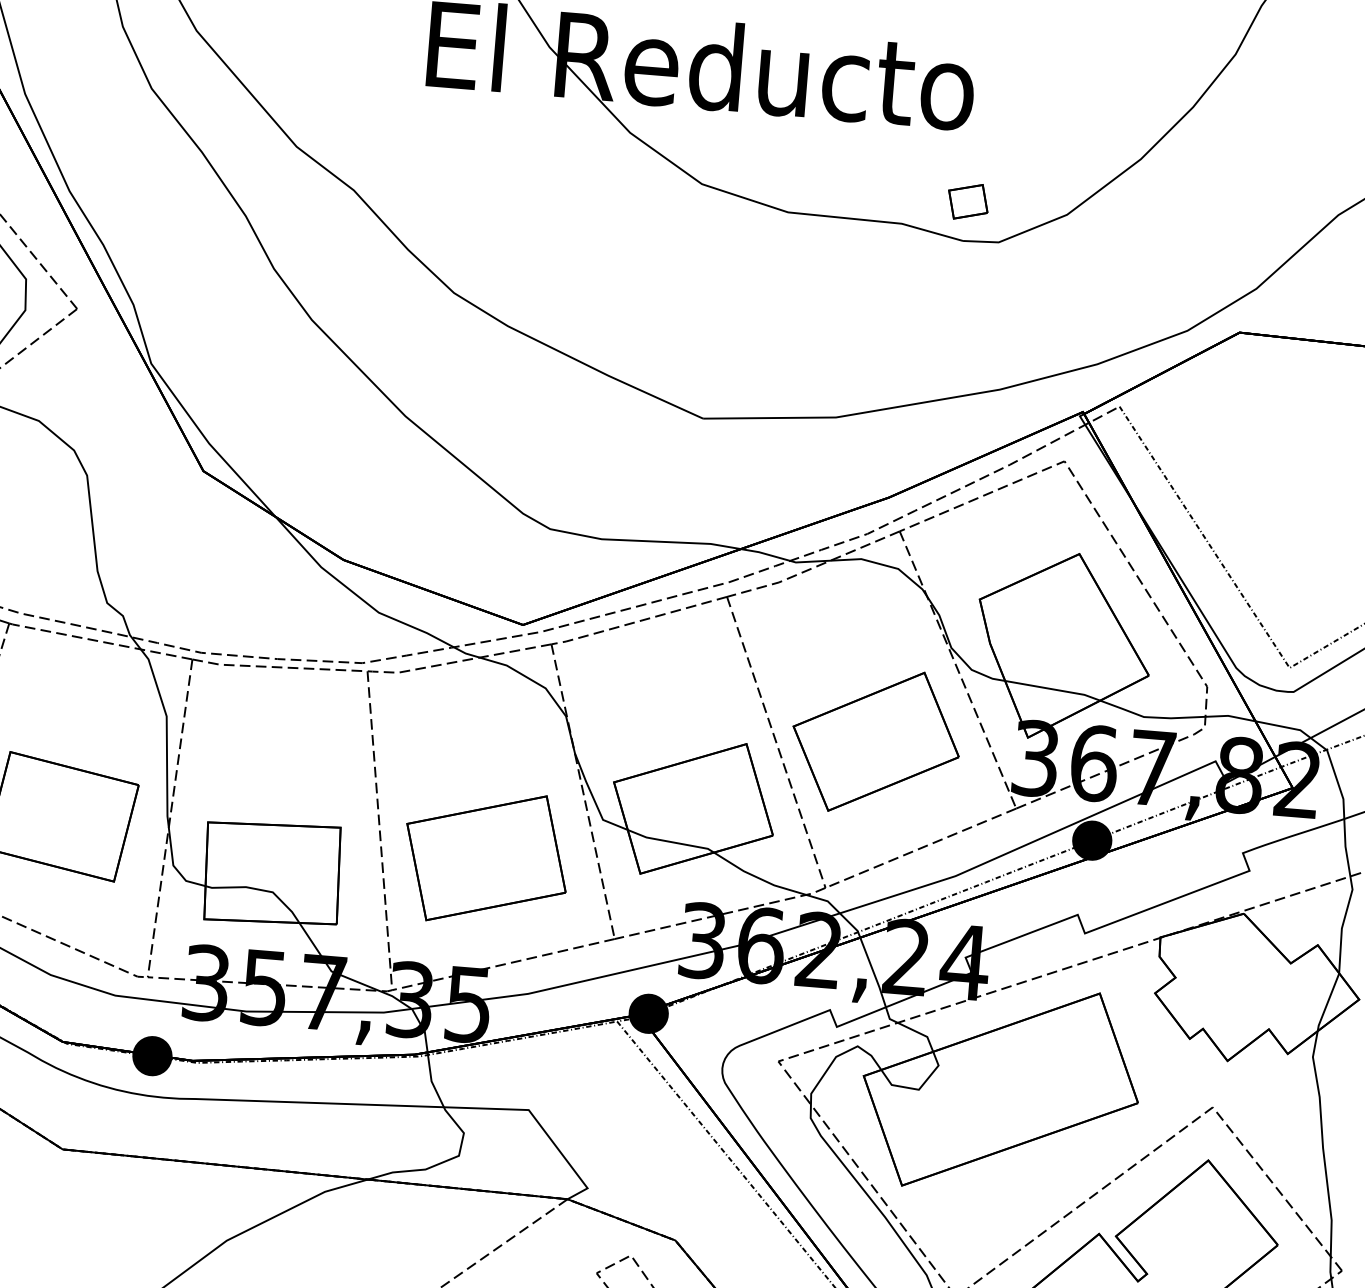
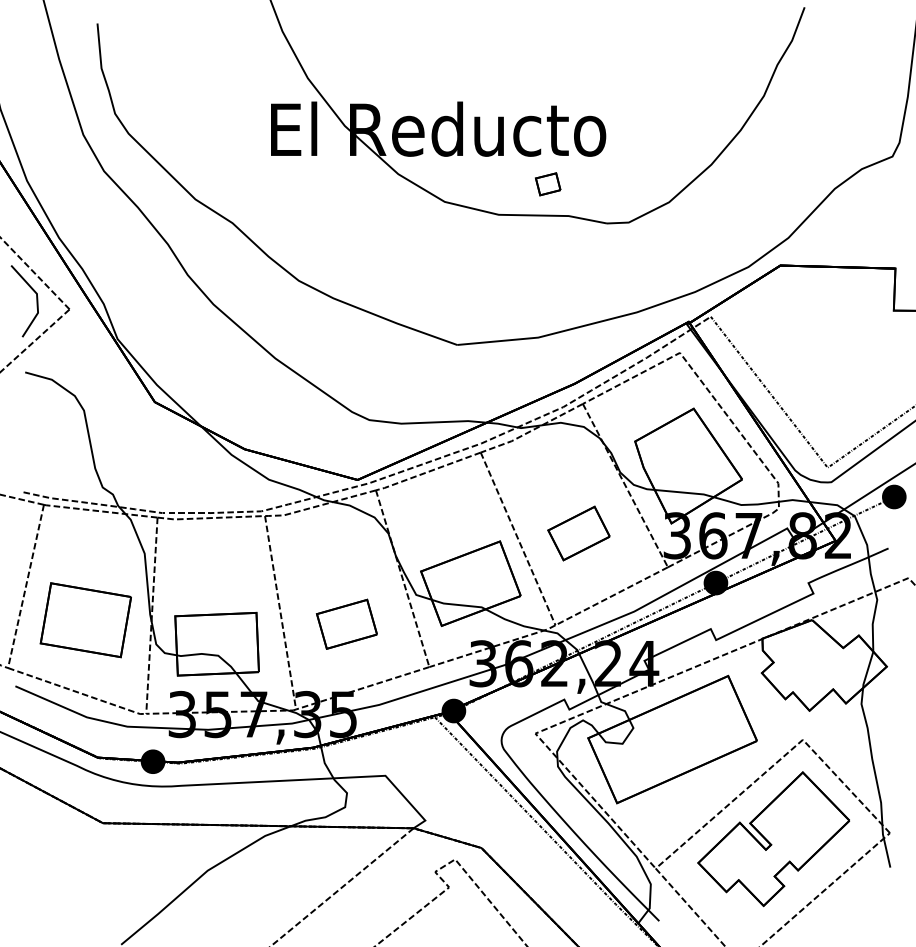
part: (968, 202) -> (548, 184), moved
part: (875, 741) -> (578, 533), size x0.6
part: (485, 858) -> (346, 624), size x0.6

